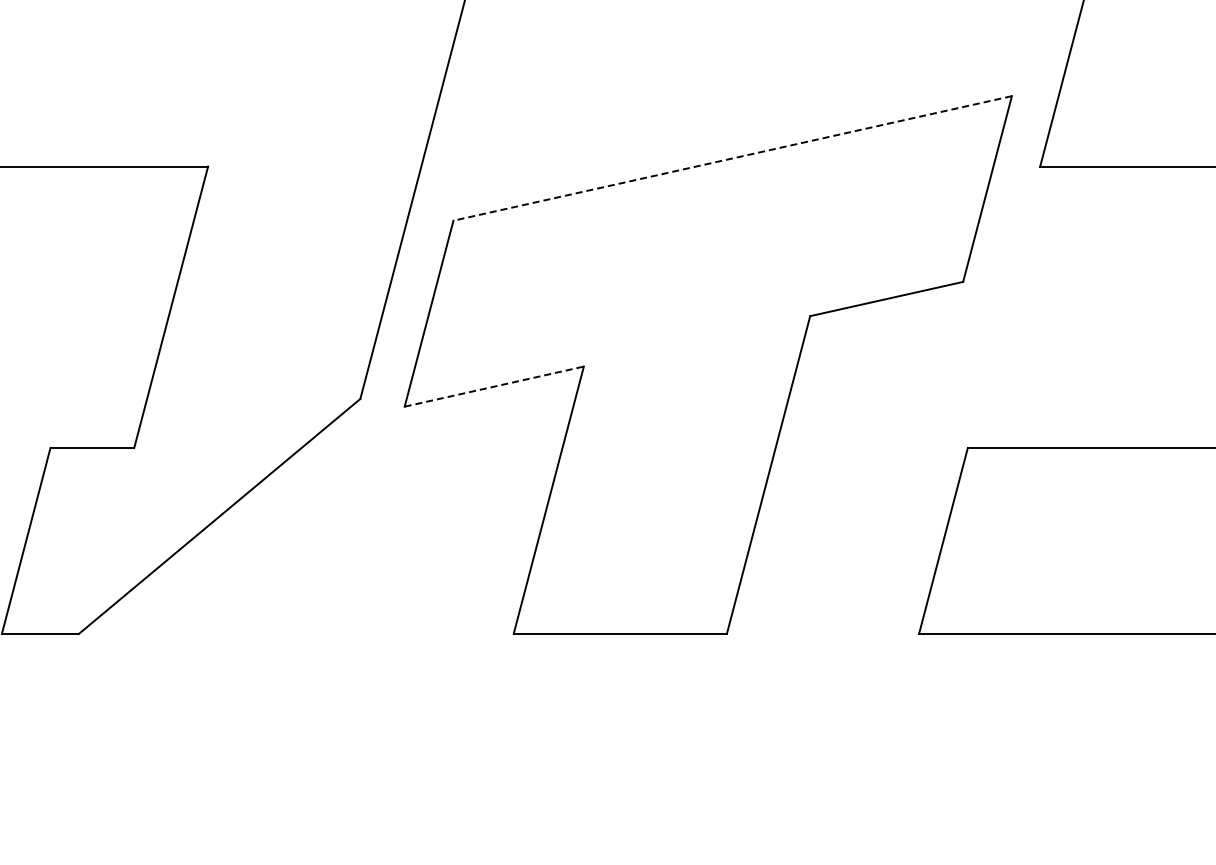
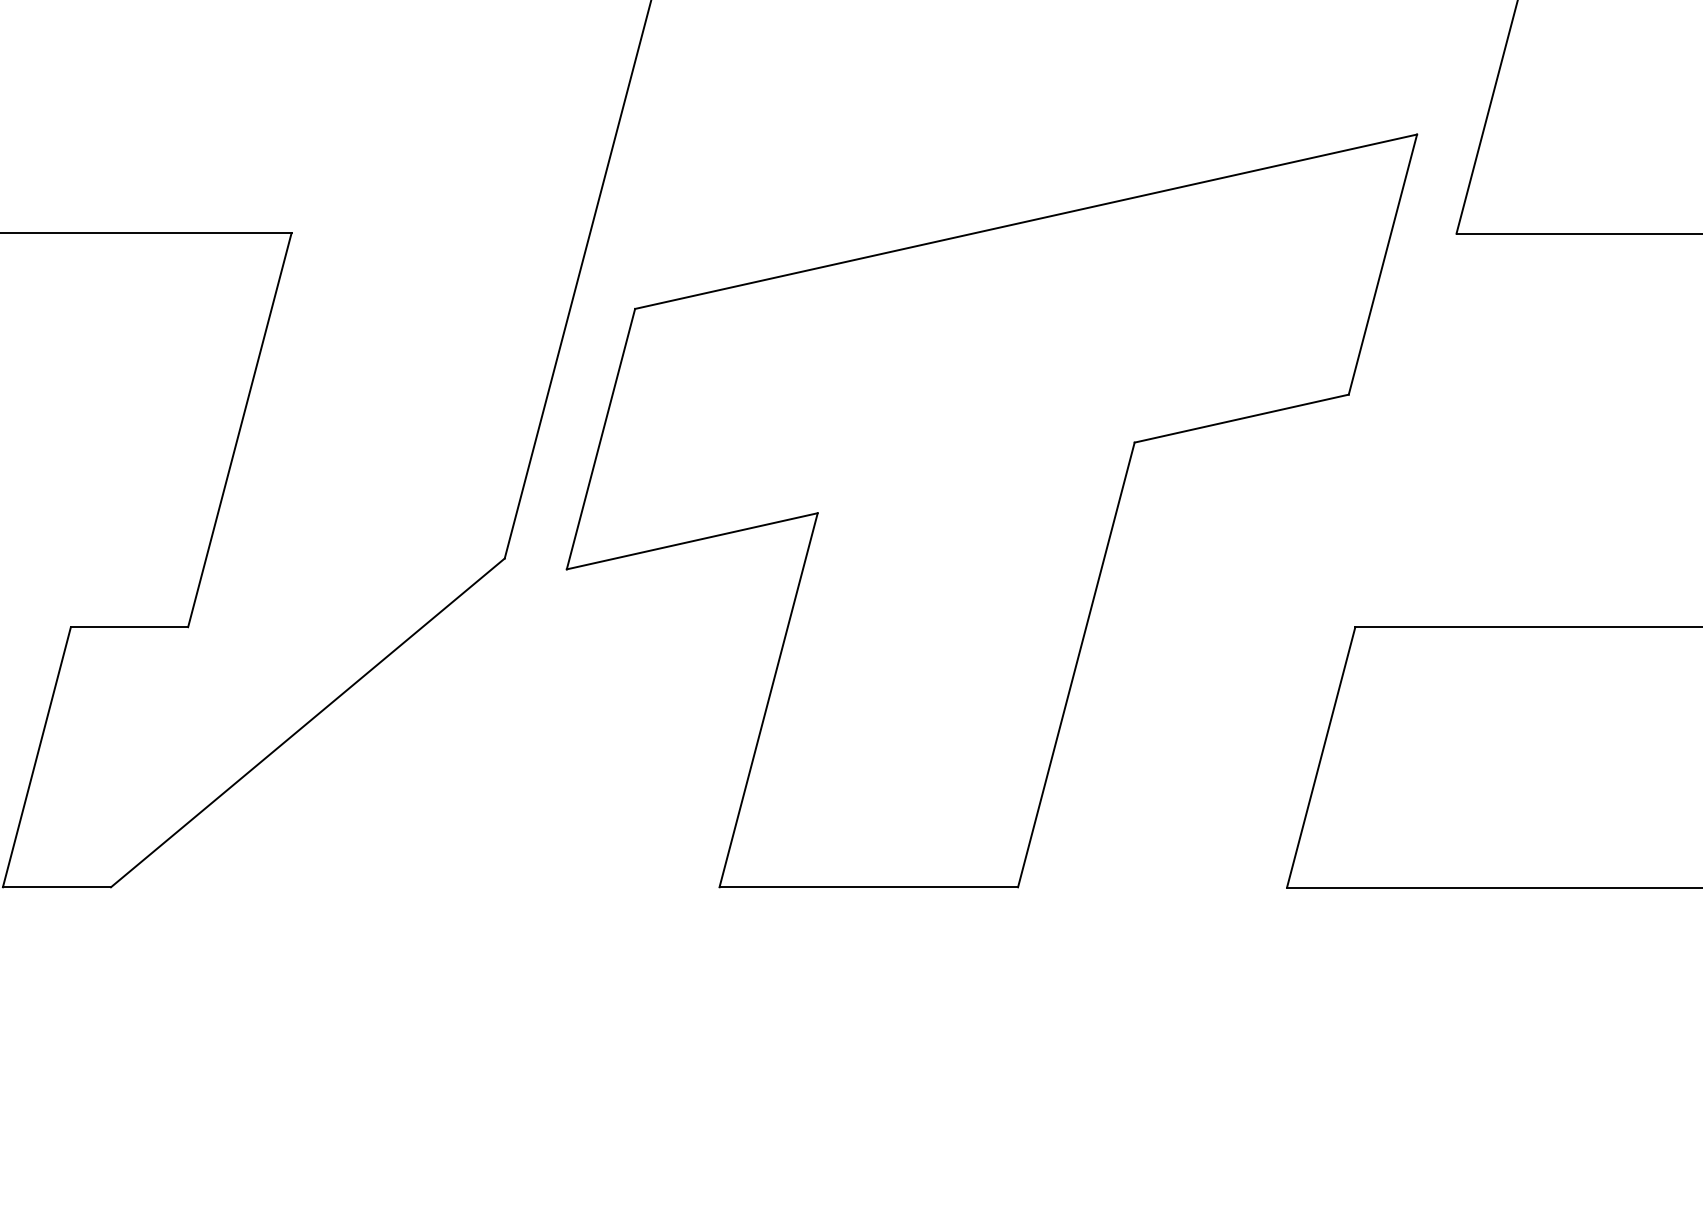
line: (732, 158) -> (1025, 221), dashed -> solid
line: (494, 386) -> (692, 541), dashed -> solid

